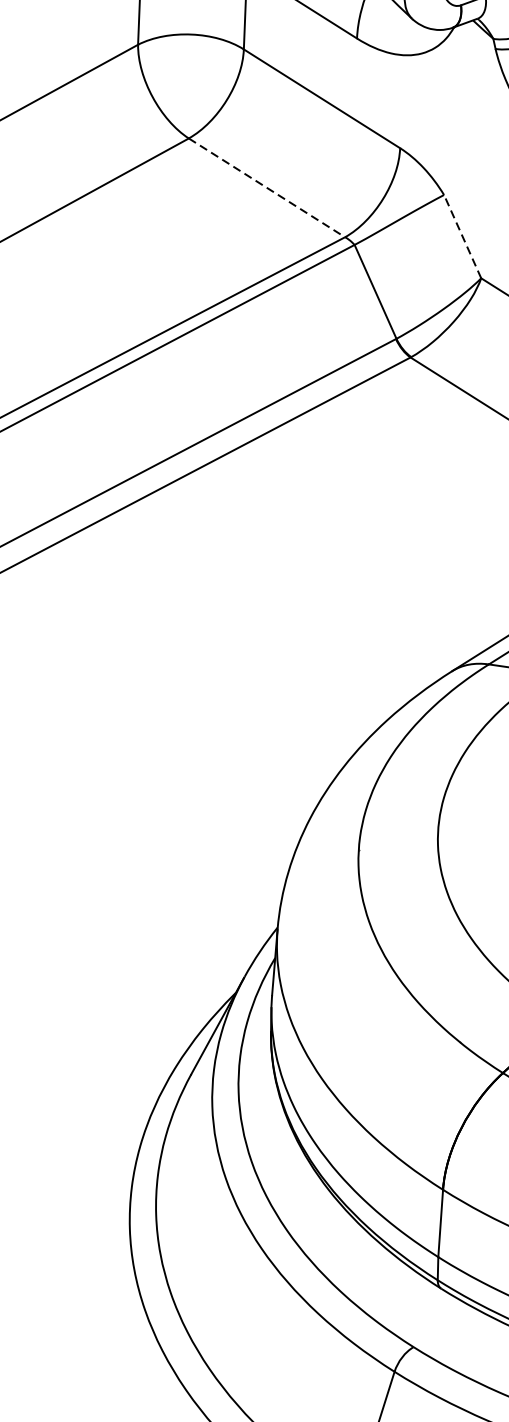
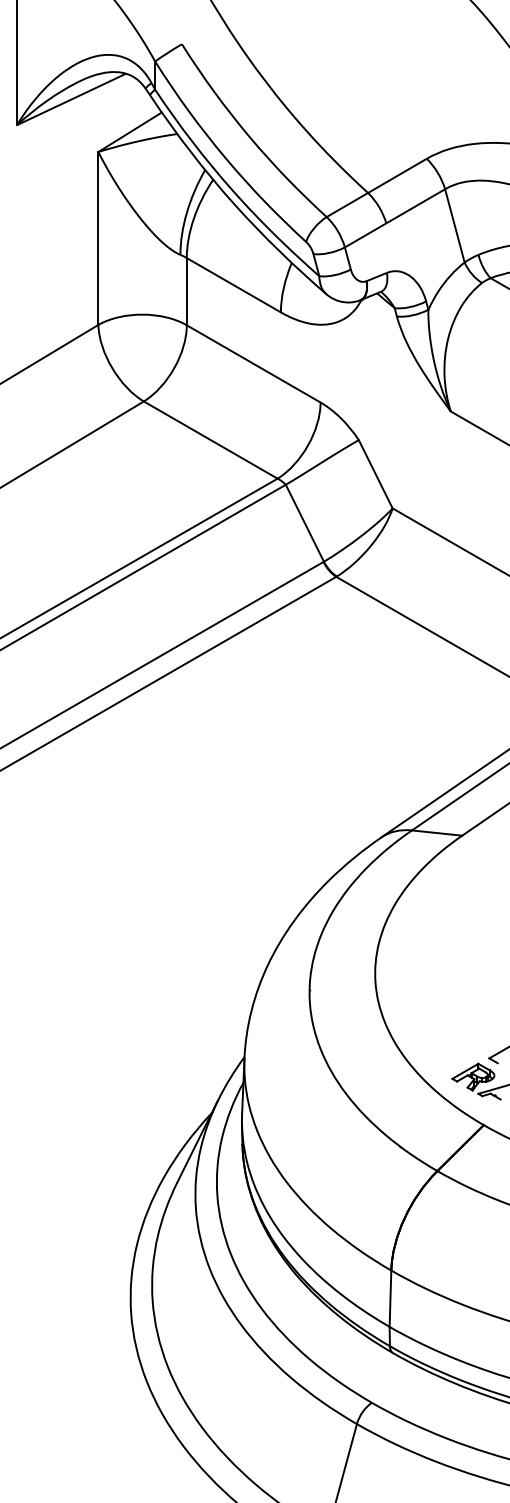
line: (267, 188) -> (211, 440), dashed -> solid
line: (462, 235) -> (375, 473), dashed -> solid

